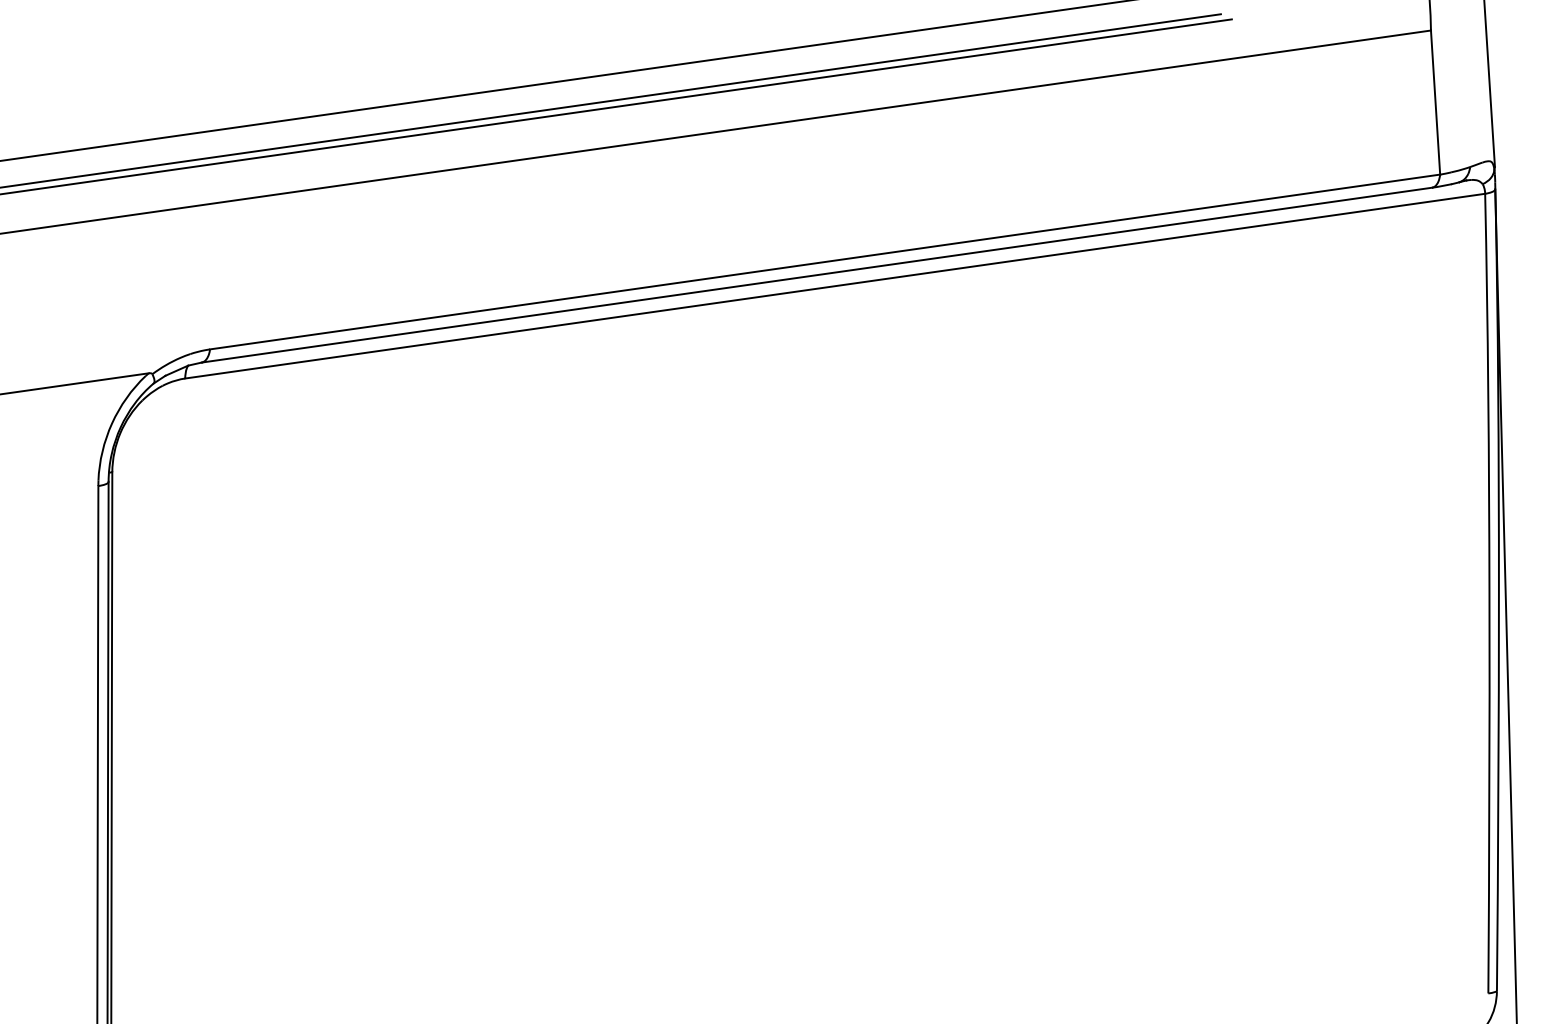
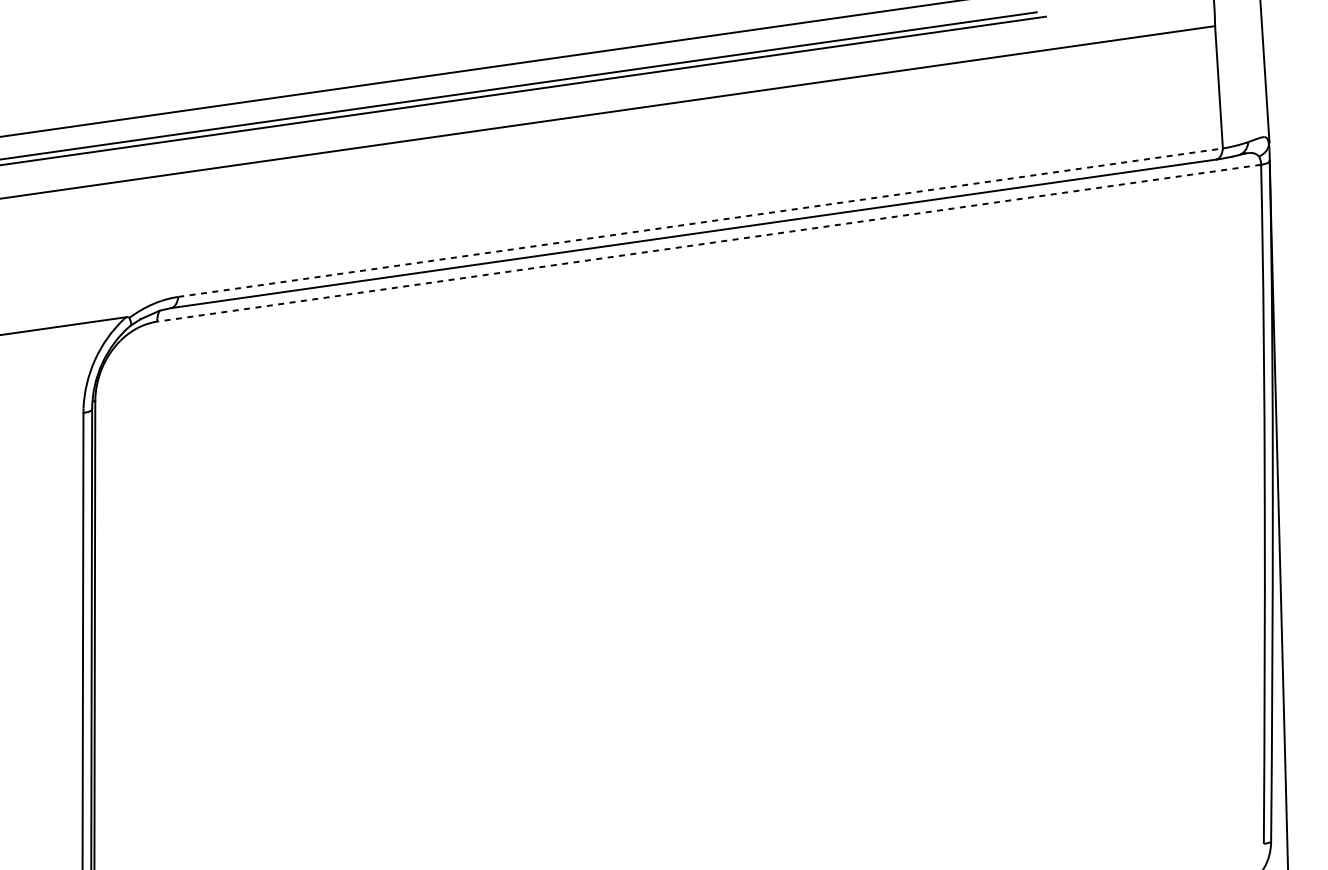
line: (825, 261) -> (700, 222), solid -> dashed
line: (834, 286) -> (708, 243), solid -> dashed

